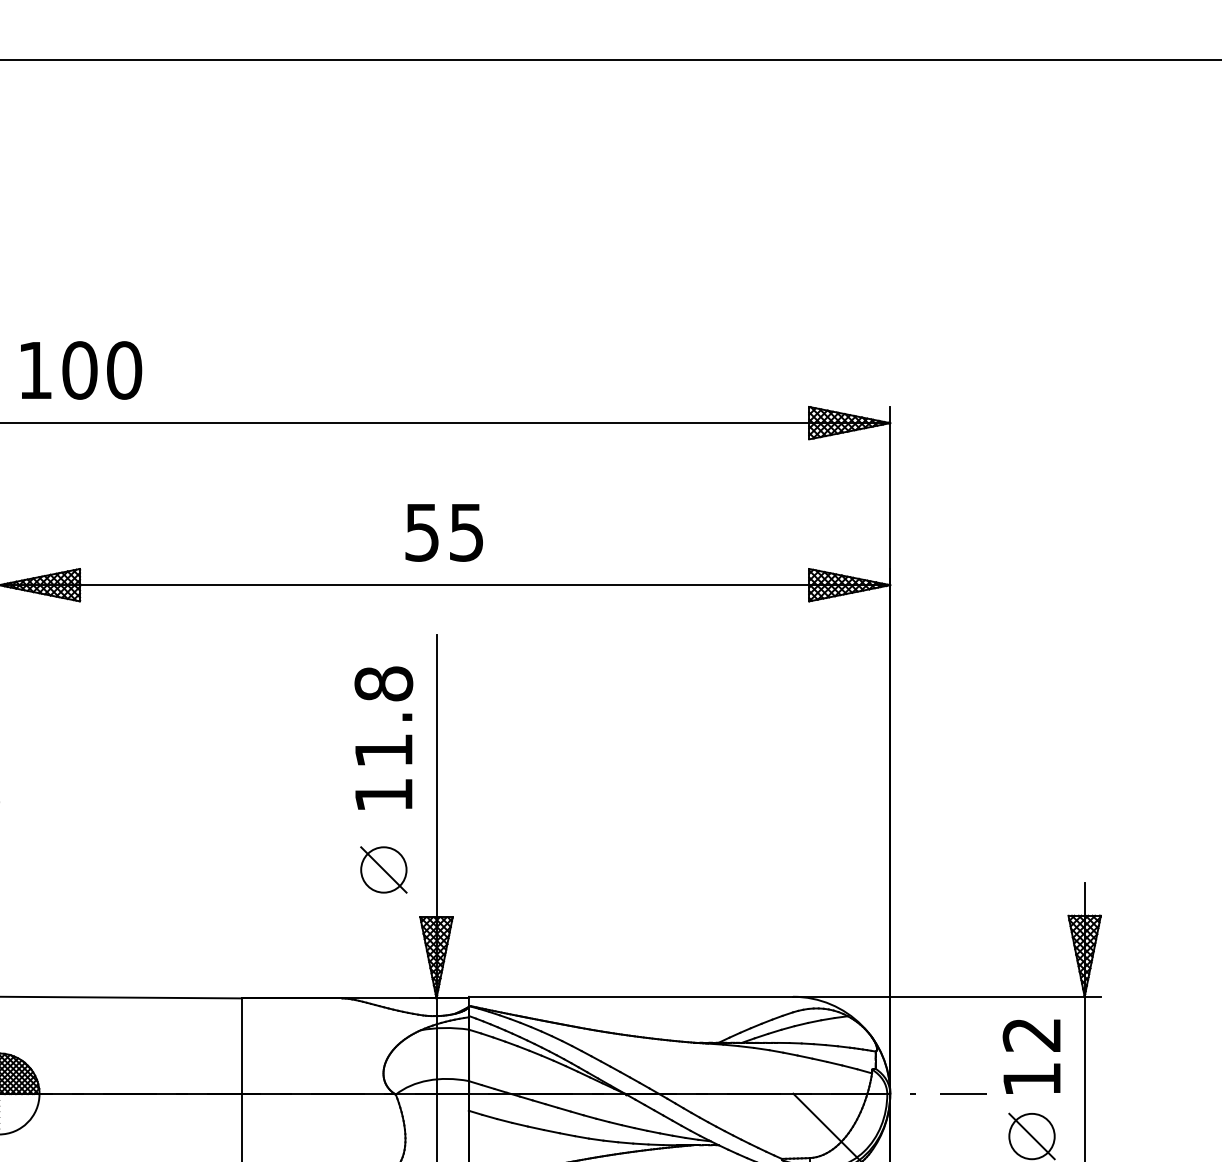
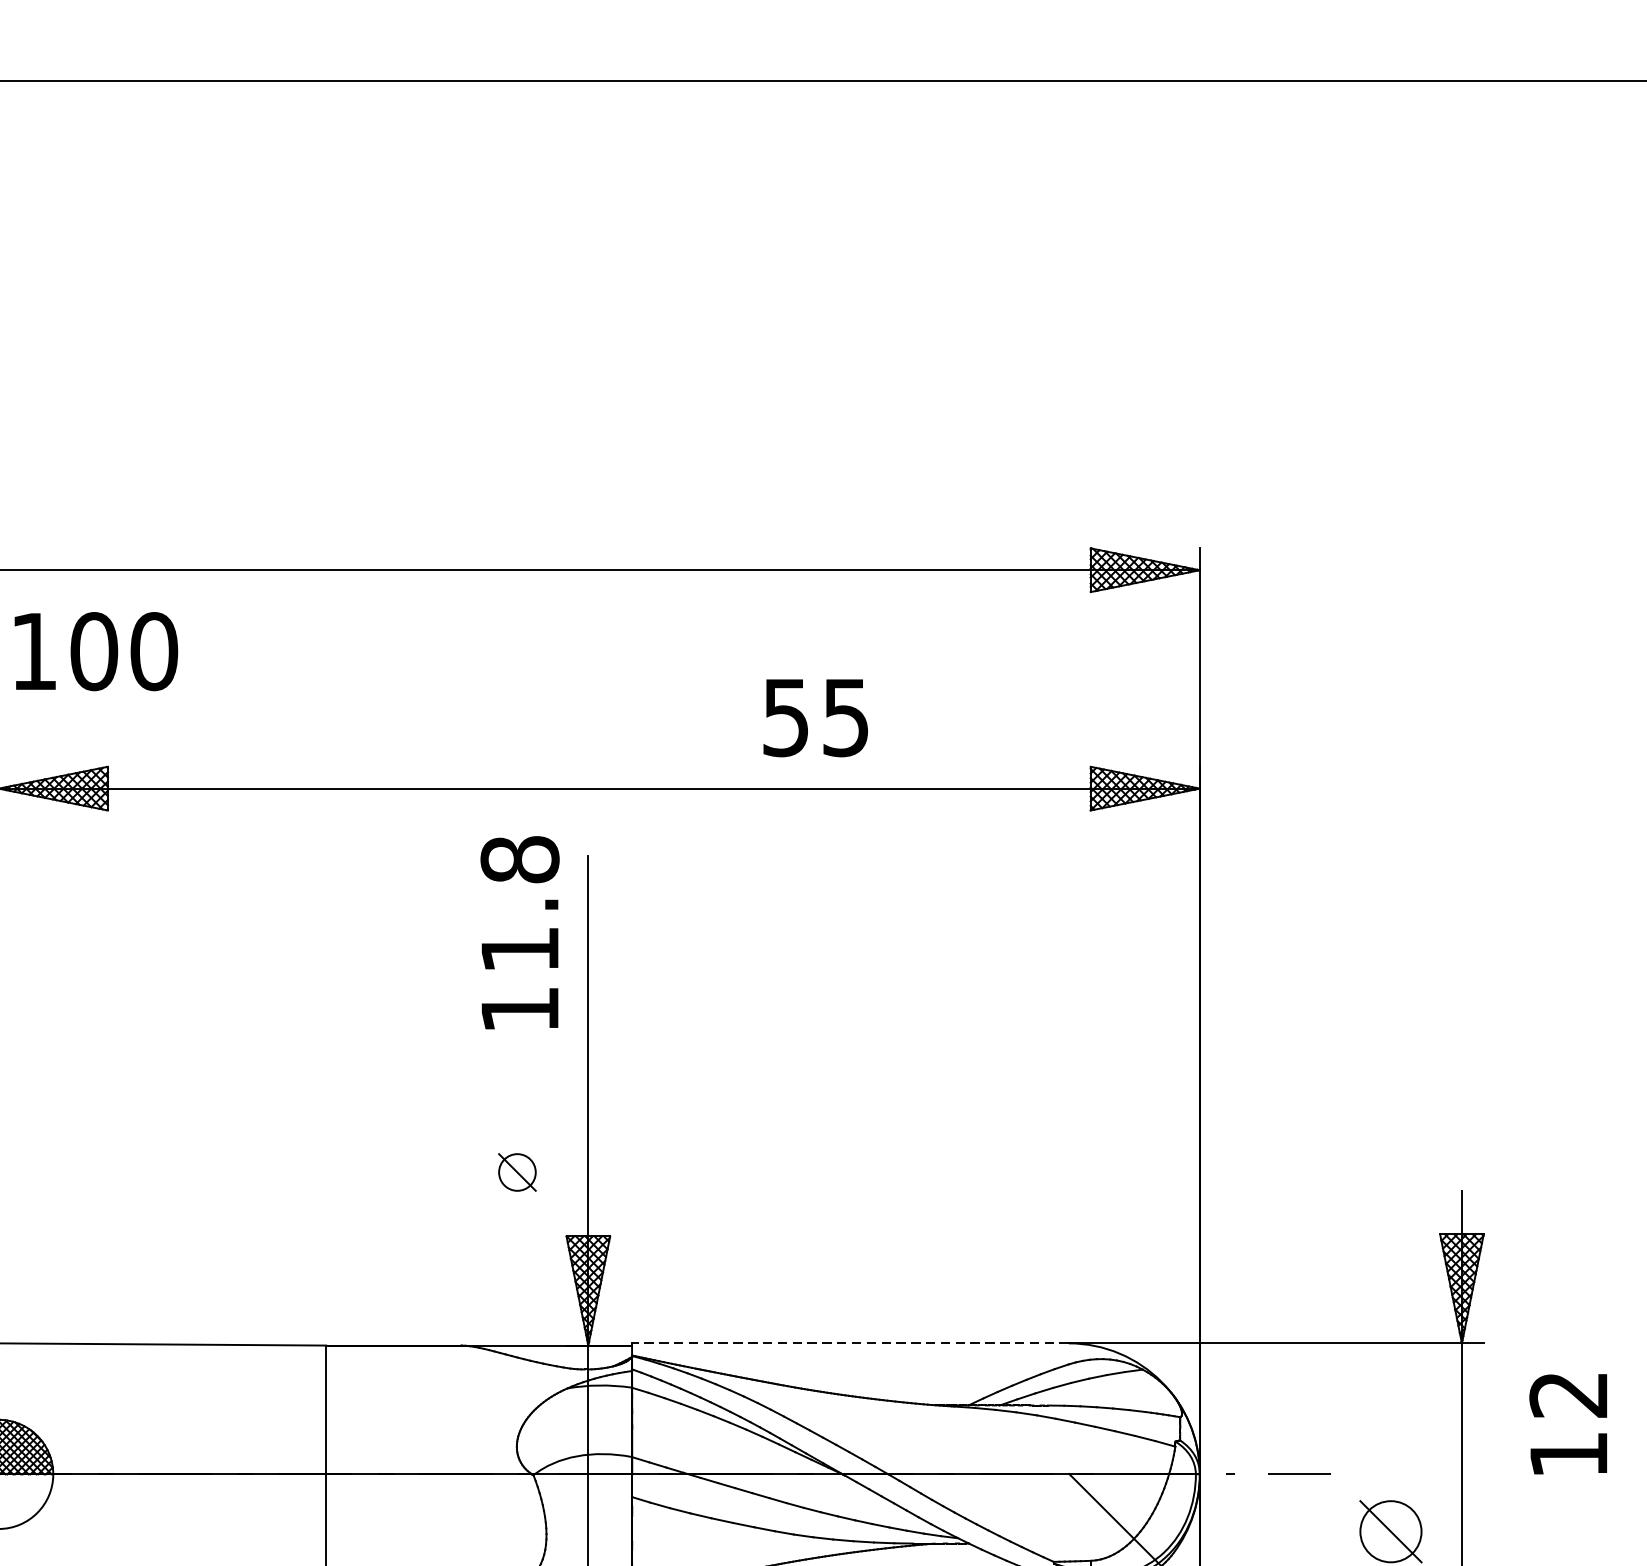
text: (81, 370) -> (96, 651), moved
text: (443, 532) -> (814, 717), moved
text: (383, 737) -> (519, 931), moved
part: (383, 869) -> (516, 1171), size x0.6
line: (630, 996) -> (849, 1343), solid -> dashed
text: (1031, 1056) -> (1568, 1423), moved

